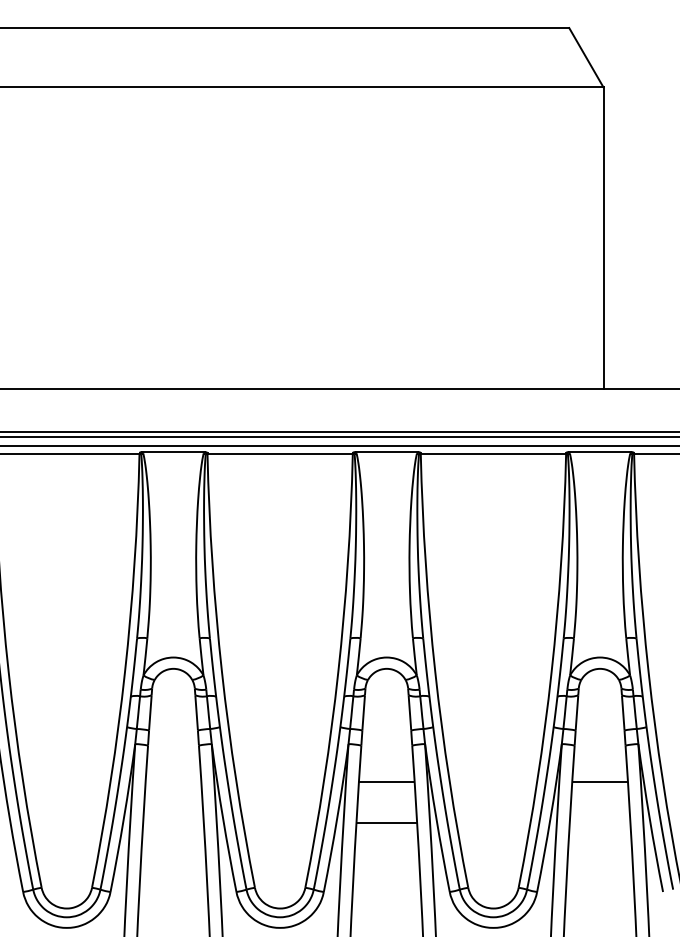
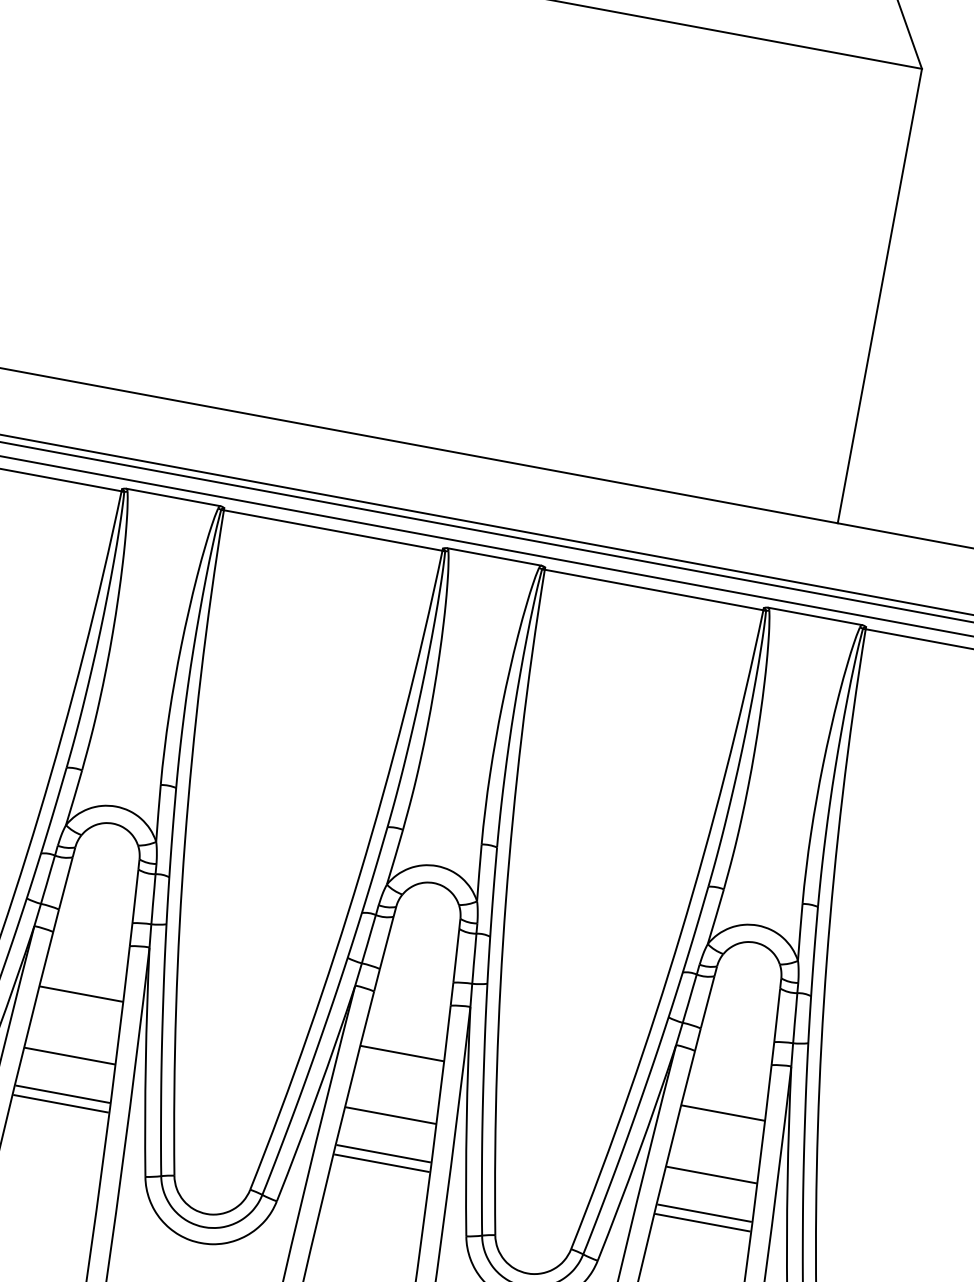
line: (173, 782) -> (81, 994), added
line: (173, 823) -> (69, 1056), added
line: (599, 823) -> (710, 1175), added
line: (173, 848) -> (62, 1093), added
line: (386, 848) -> (383, 1153), added
line: (599, 848) -> (703, 1212), added
line: (173, 855) -> (60, 1104), added
line: (386, 855) -> (381, 1163), added
line: (600, 855) -> (703, 1223), added

